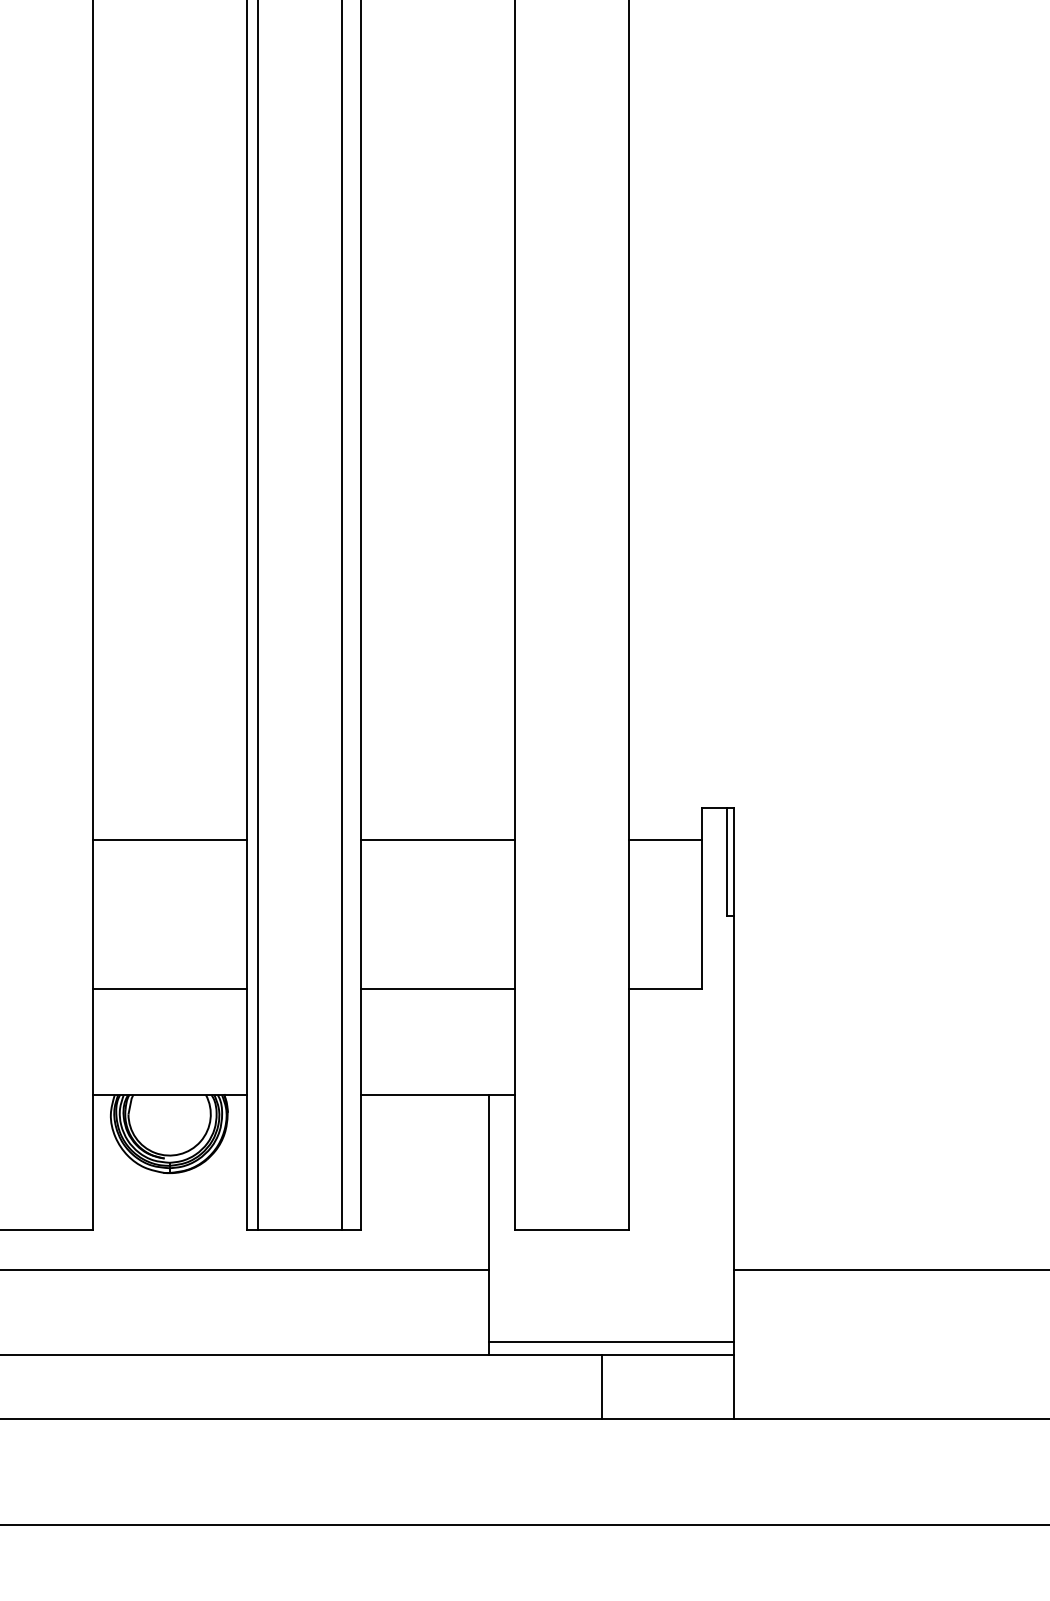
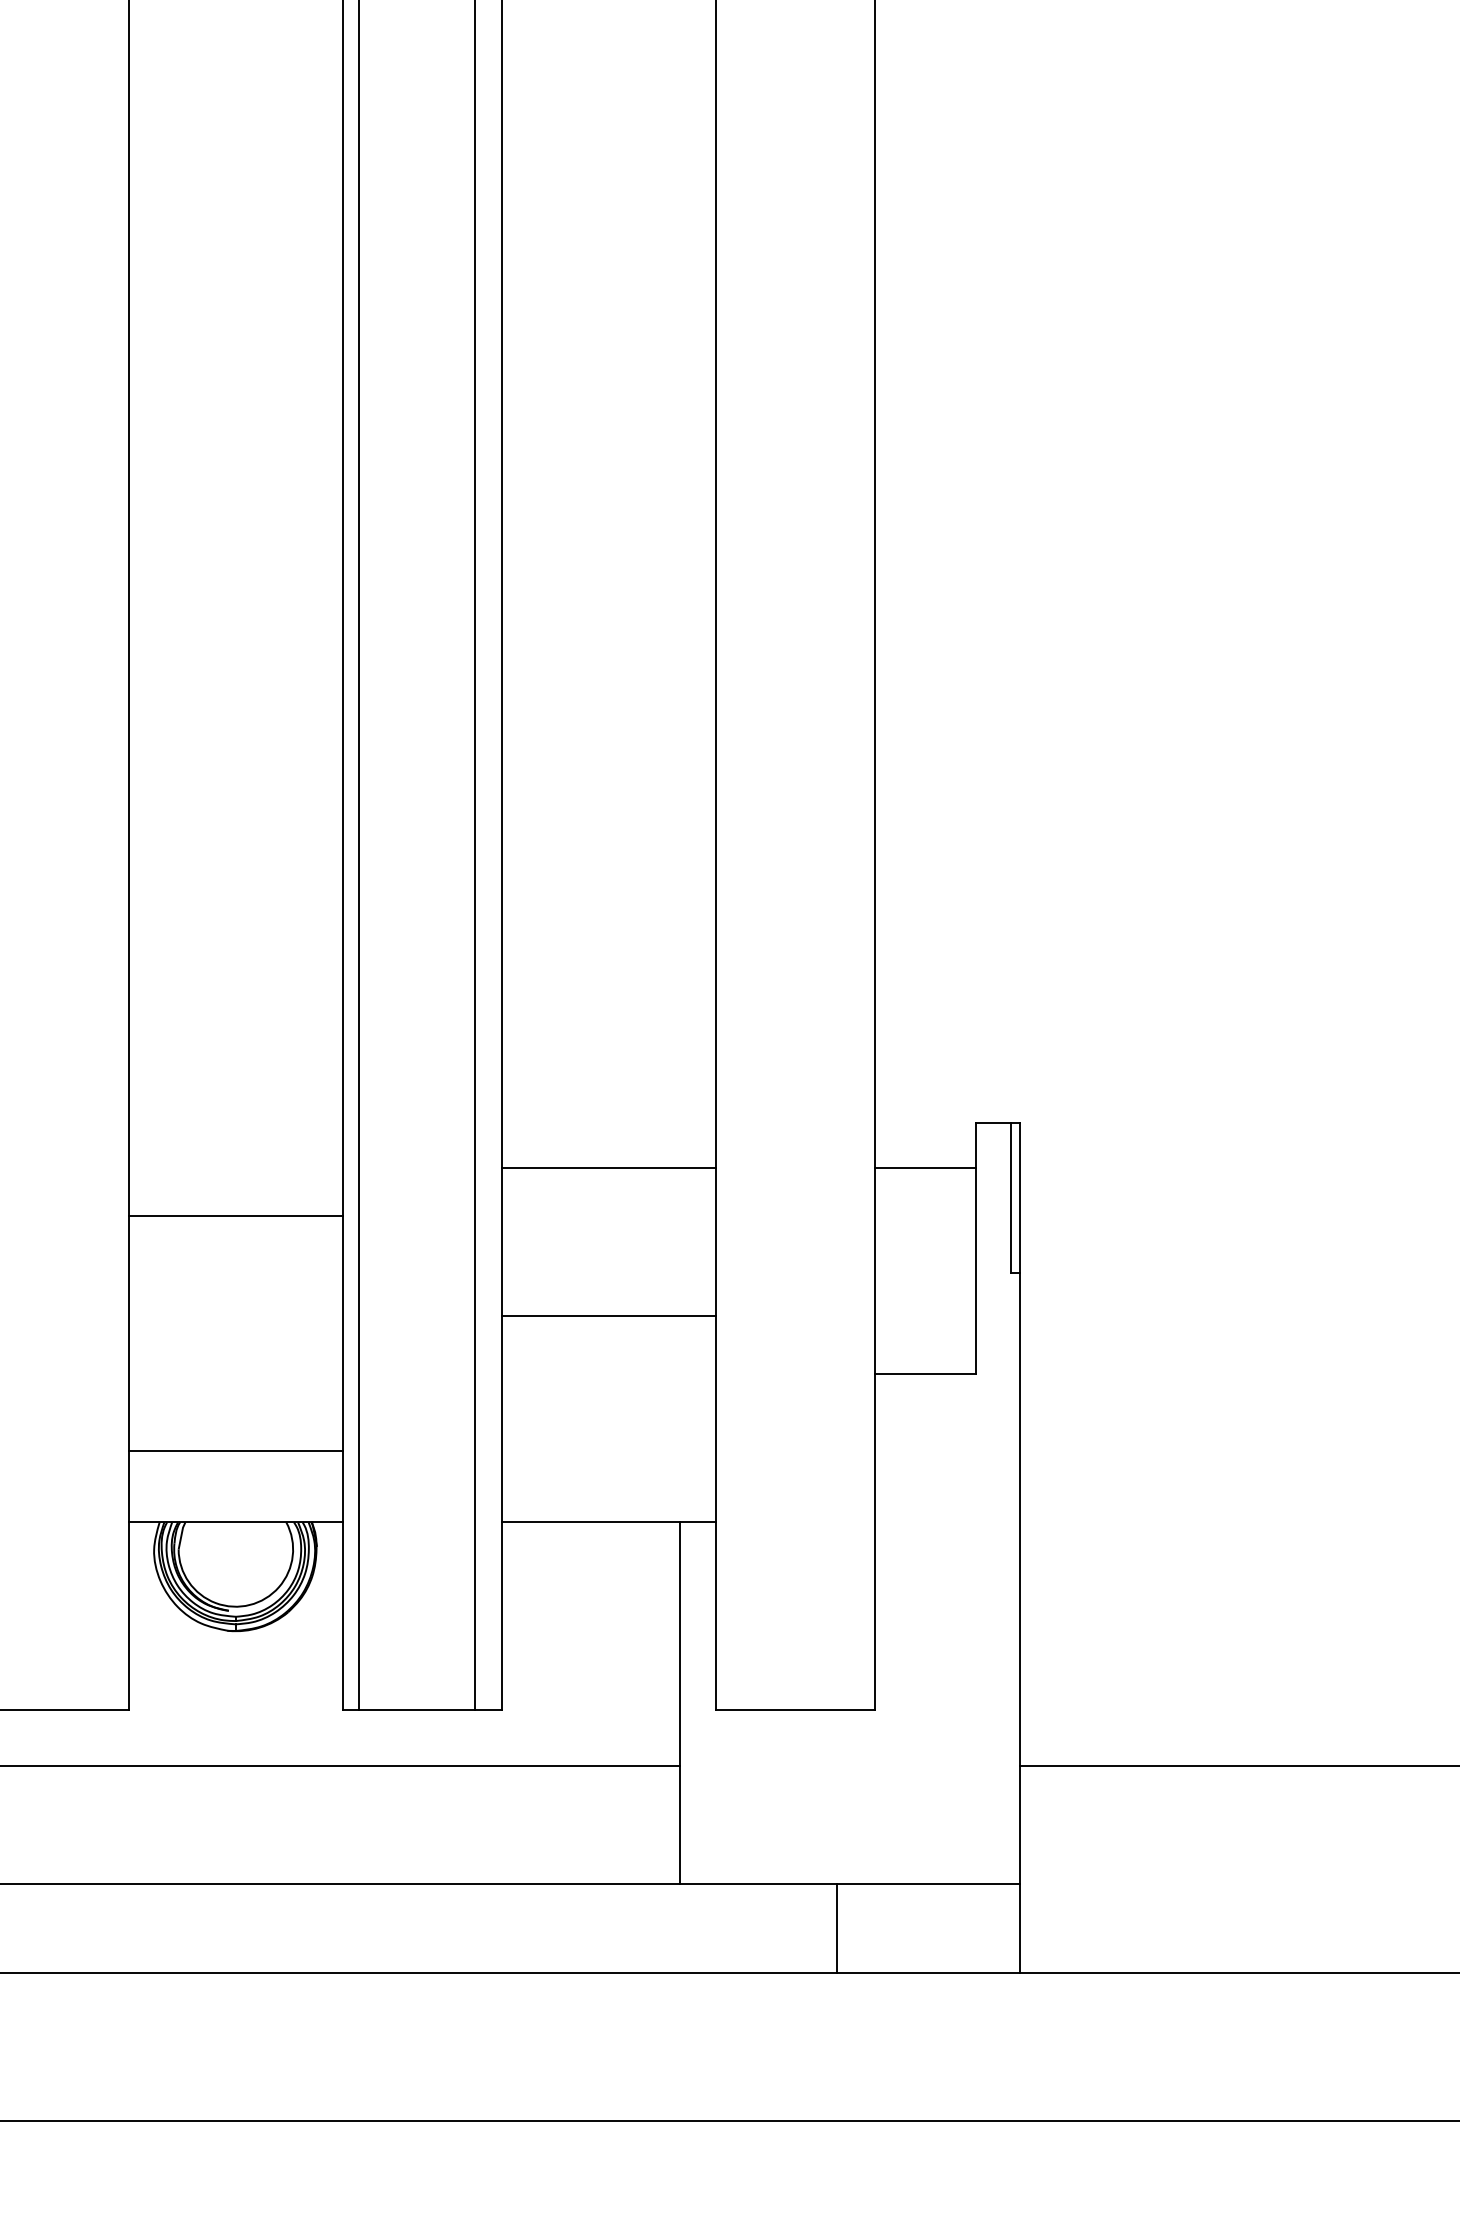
line: (169, 839) -> (235, 1215), moved
line: (169, 988) -> (235, 1450), moved
line: (437, 988) -> (608, 1316), moved
line: (611, 1342) -> (850, 1866), removed

